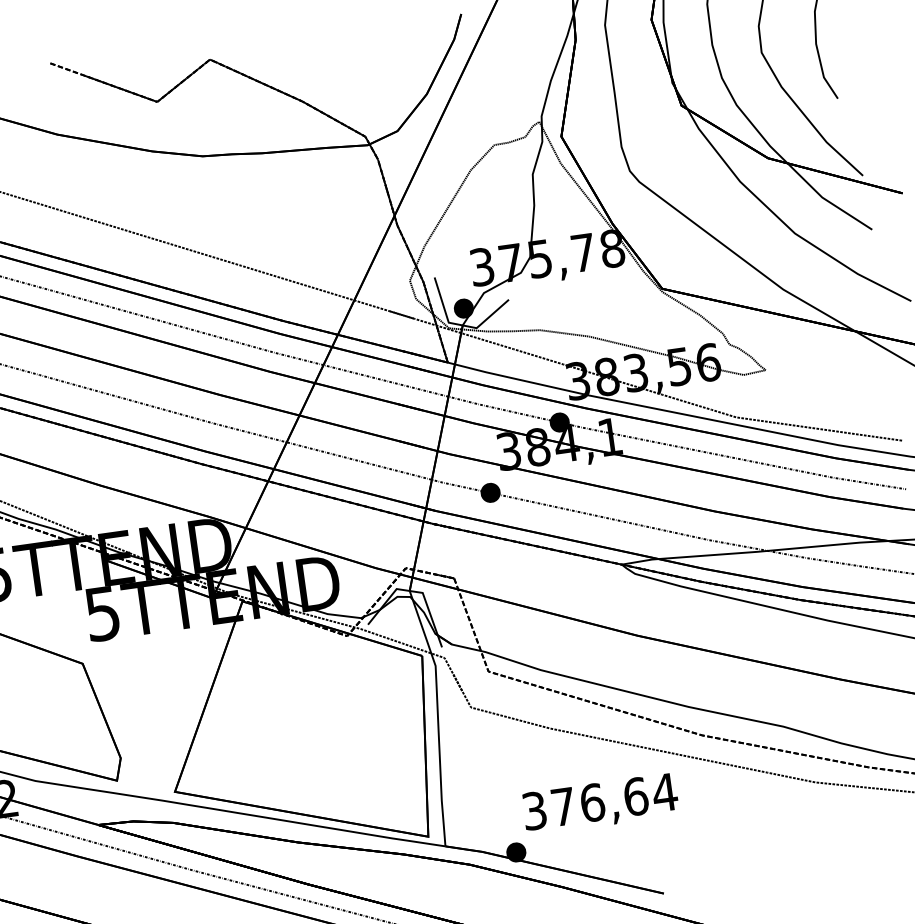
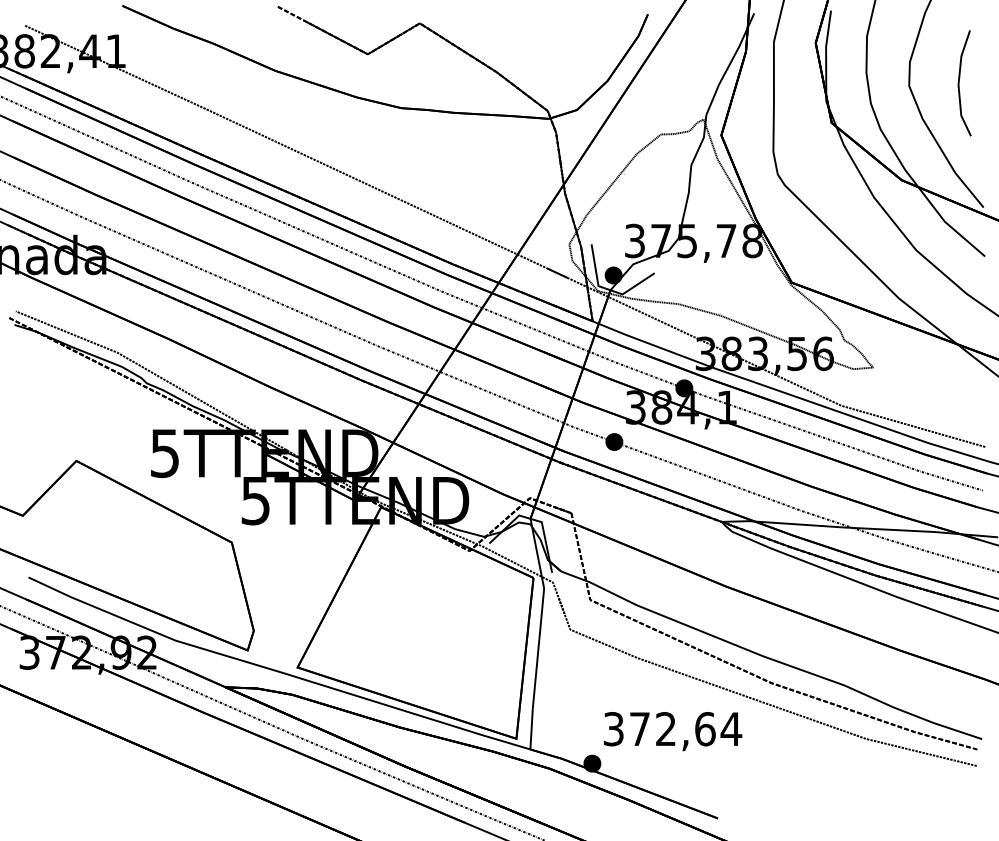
text: (593, 803) -> (666, 729), 376,64 -> 372,64

